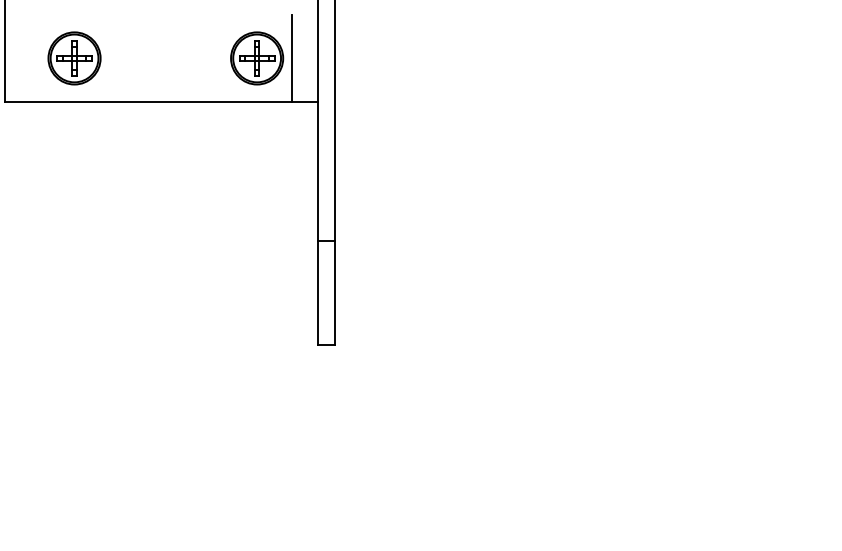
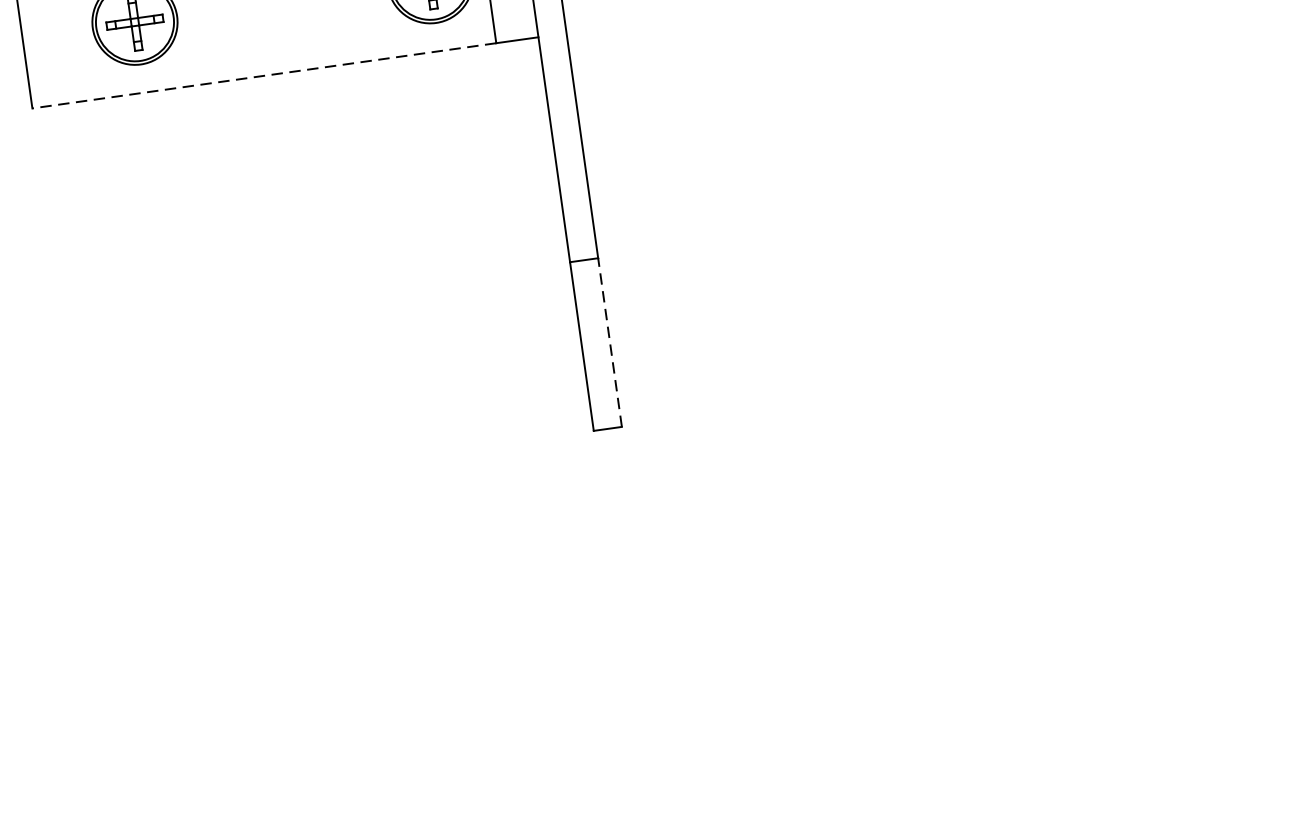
line: (147, 101) -> (262, 75), solid -> dashed
line: (335, 292) -> (610, 341), solid -> dashed

